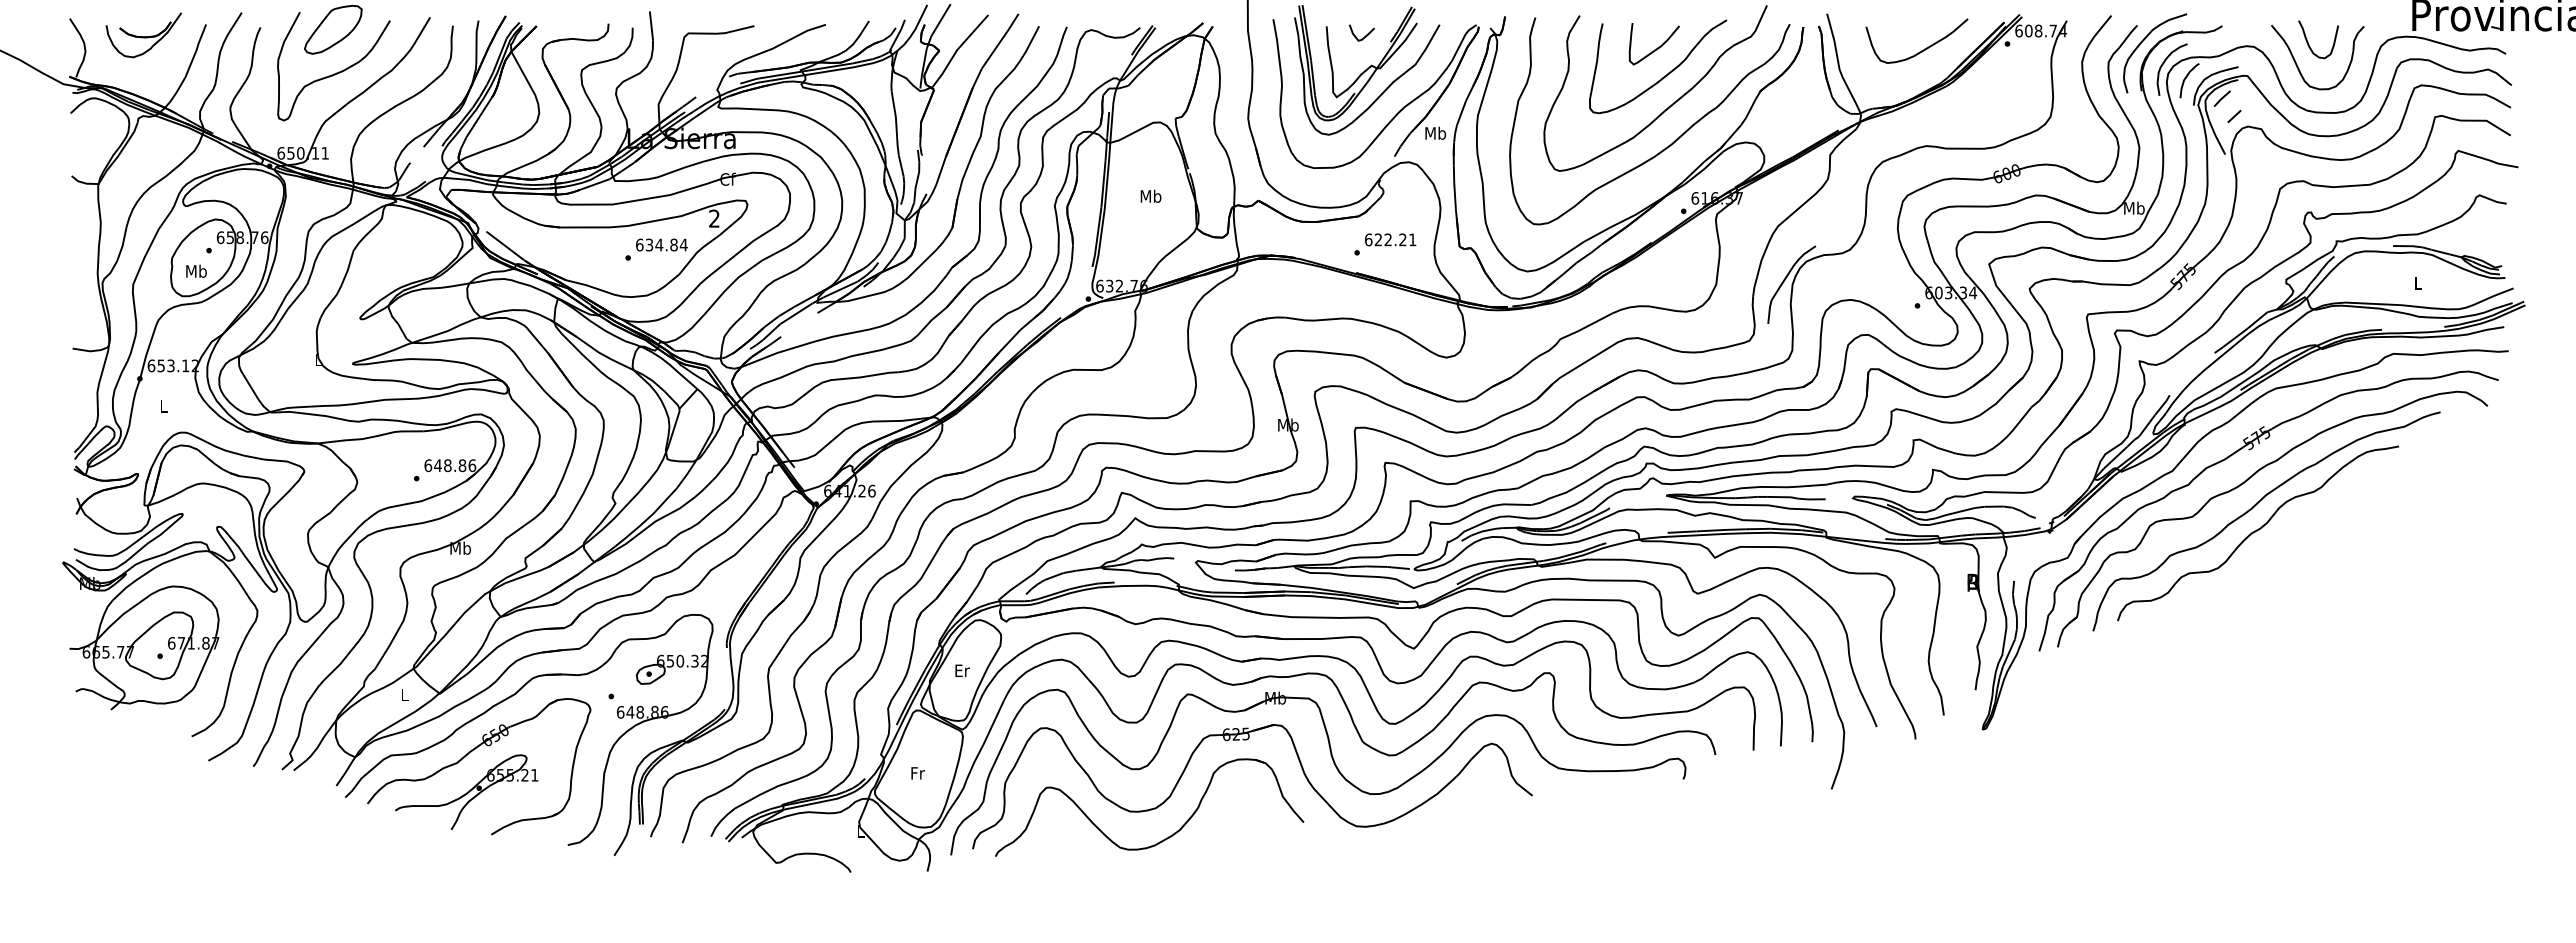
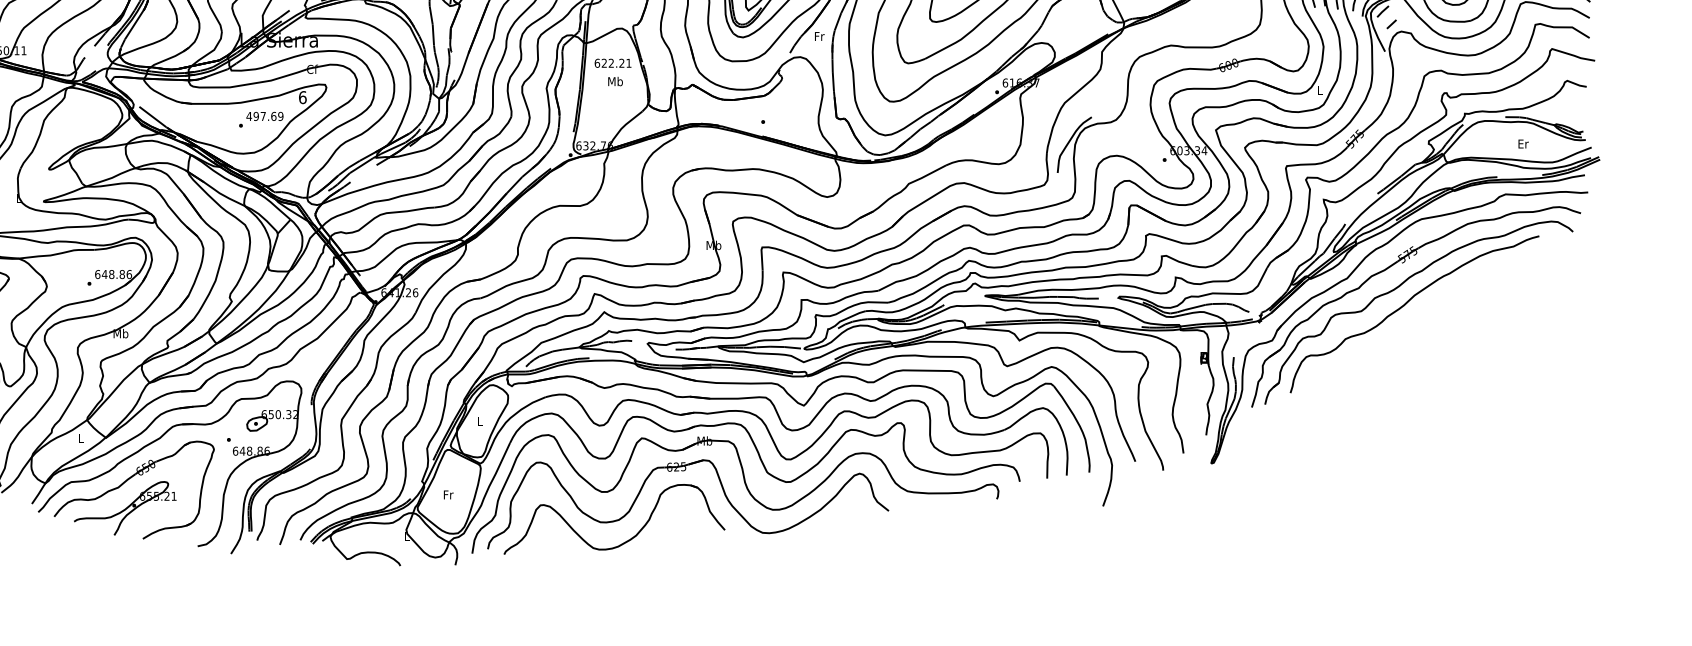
text: (1435, 132) -> (819, 35), Mb -> Fr
text: (2134, 207) -> (1320, 89), Mb -> L
text: (714, 218) -> (302, 97), 2 -> 6
text: (1390, 239) -> (613, 63), moved
text: (661, 244) -> (264, 116), 634.84 -> 497.69
text: (2418, 283) -> (1523, 144), L -> Er
curve: (2257, 531) -> (1408, 321), removed
text: (962, 670) -> (480, 421), Er -> L

